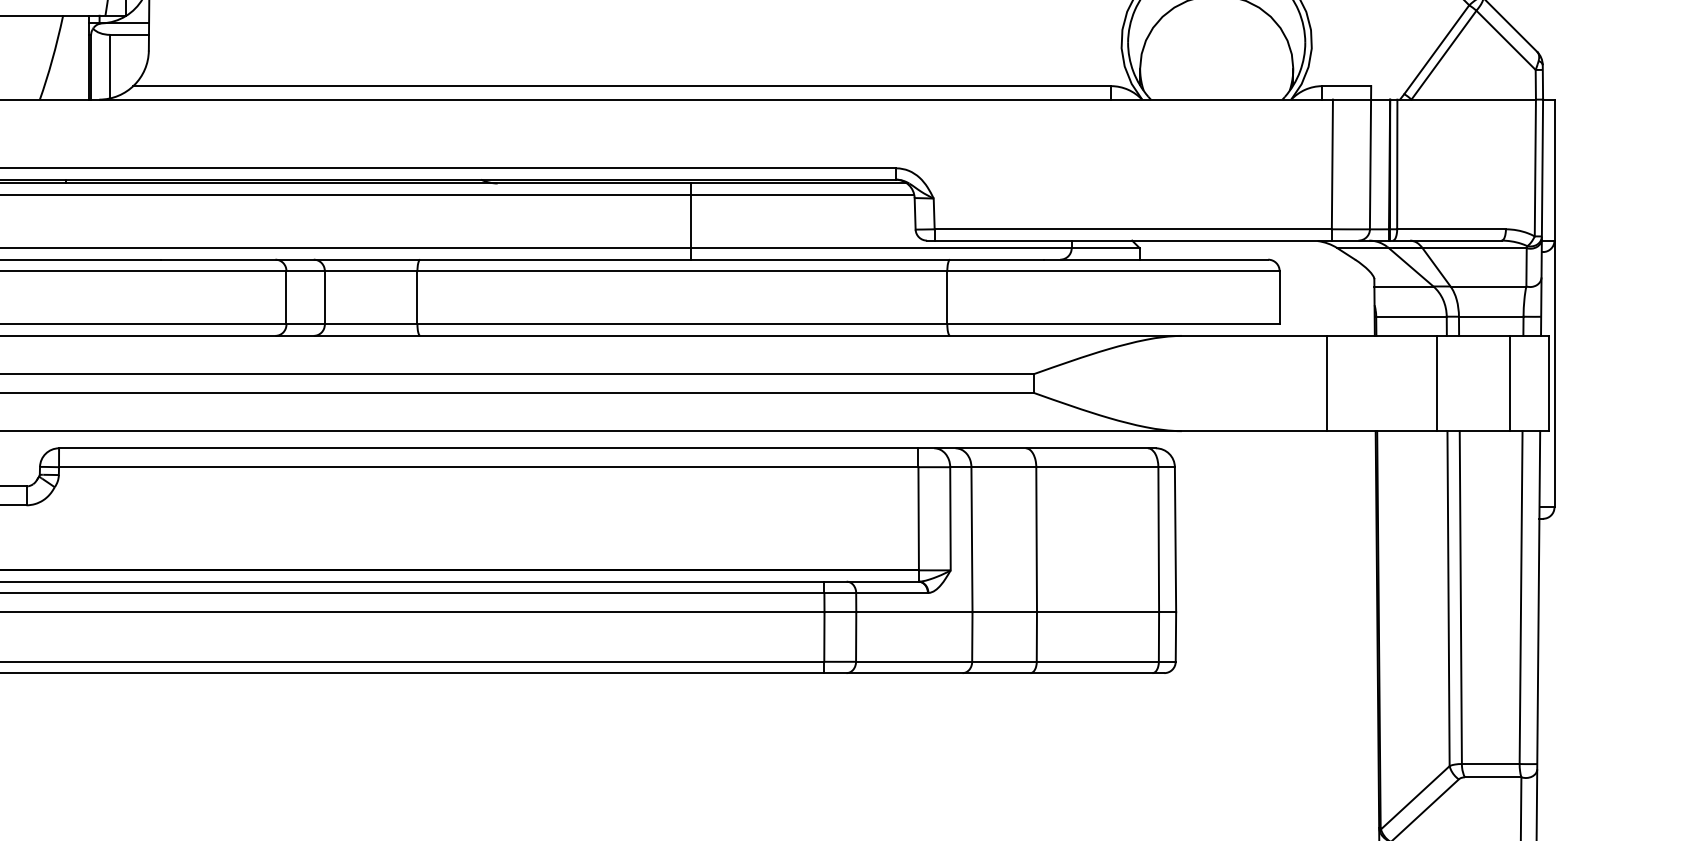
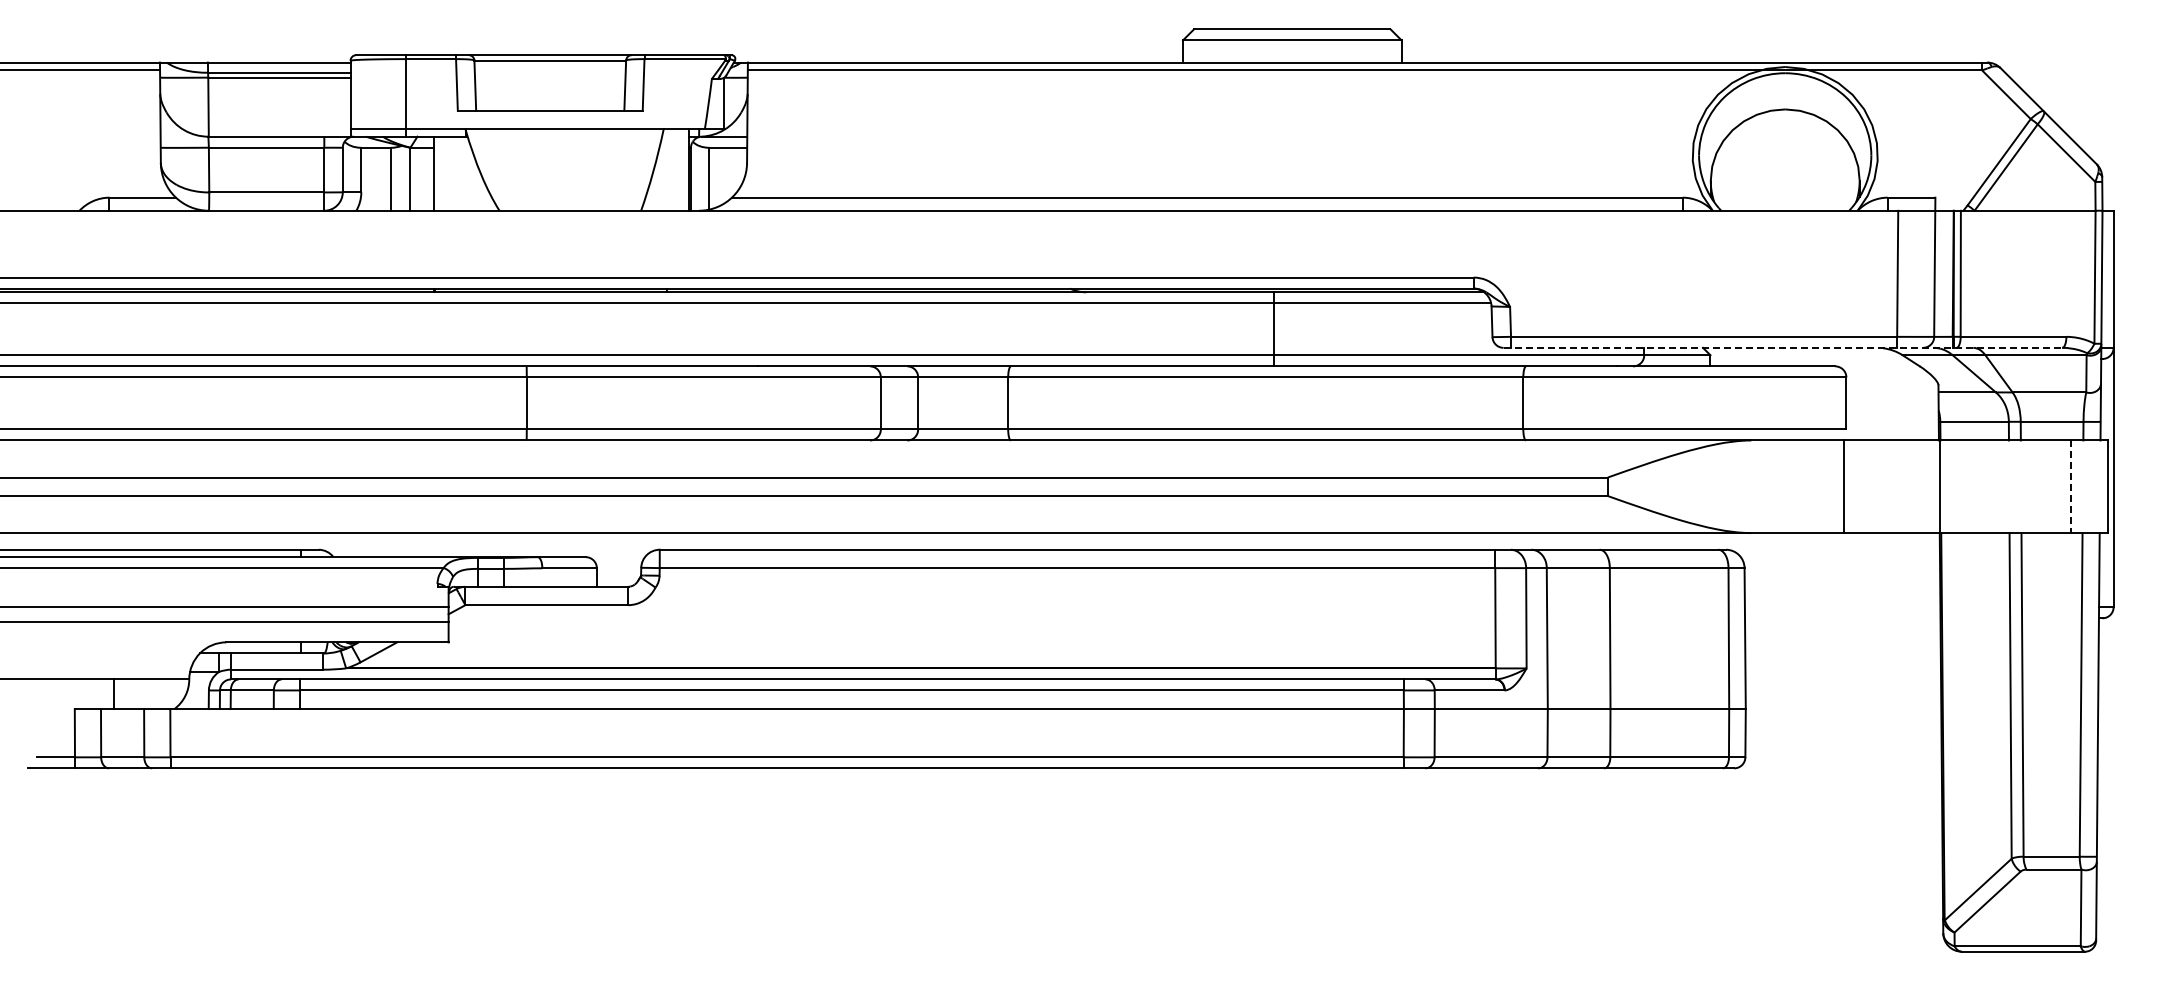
line: (1214, 240) -> (1783, 347), solid -> dashed
line: (1327, 383) -> (1843, 486), moved
line: (1437, 383) -> (1939, 486), moved
line: (1510, 384) -> (2070, 487), solid -> dashed

